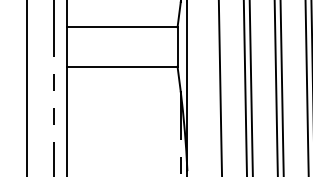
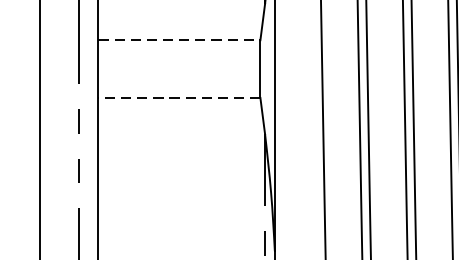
line: (122, 27) -> (179, 40), solid -> dashed
line: (121, 66) -> (178, 97), solid -> dashed

